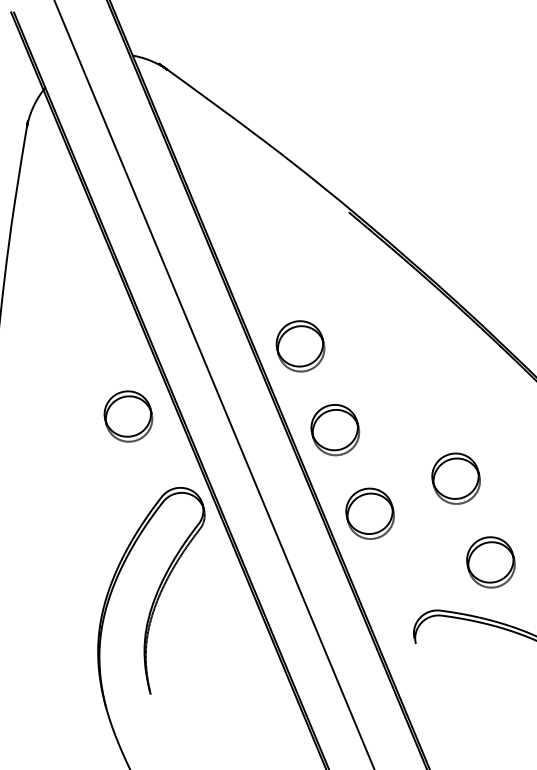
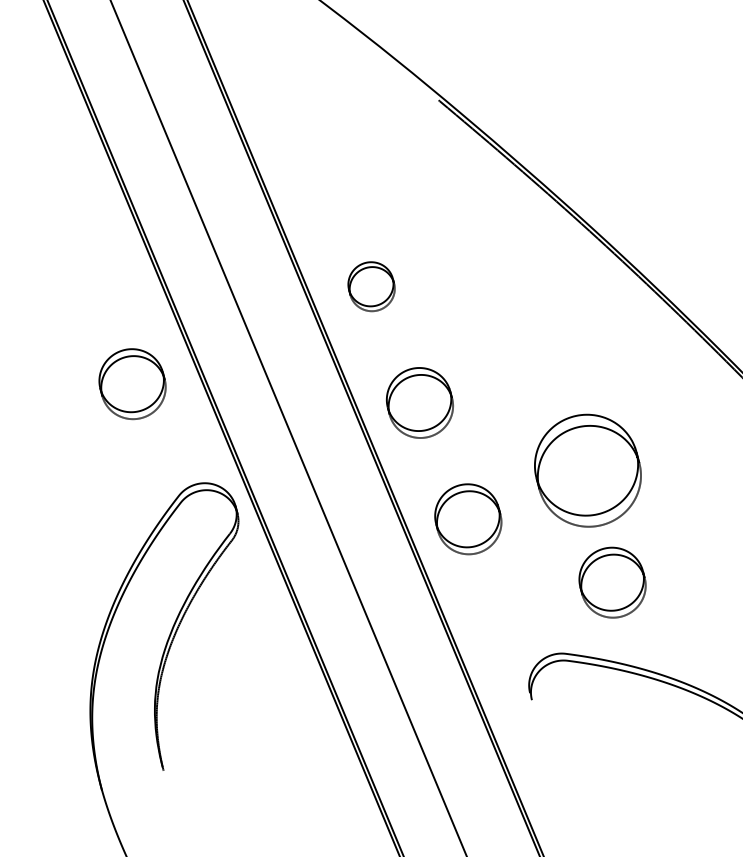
part: (300, 346) -> (371, 286), size x0.7
part: (455, 478) -> (586, 470), size x1.6
part: (490, 562) -> (611, 582), moved

